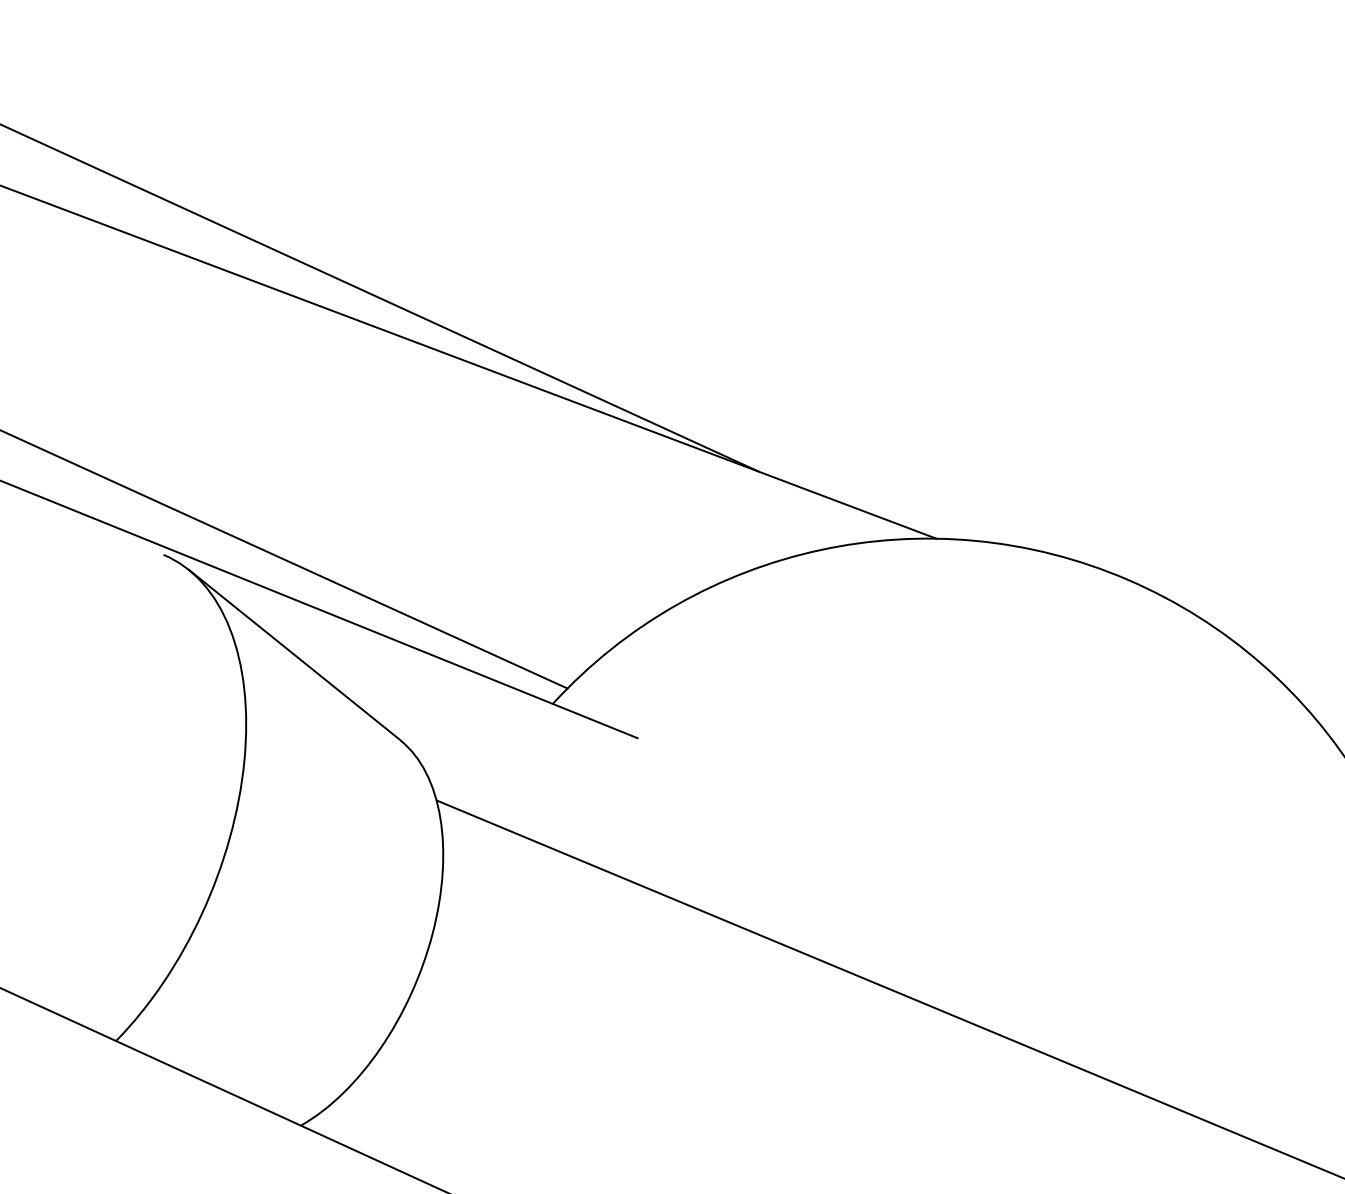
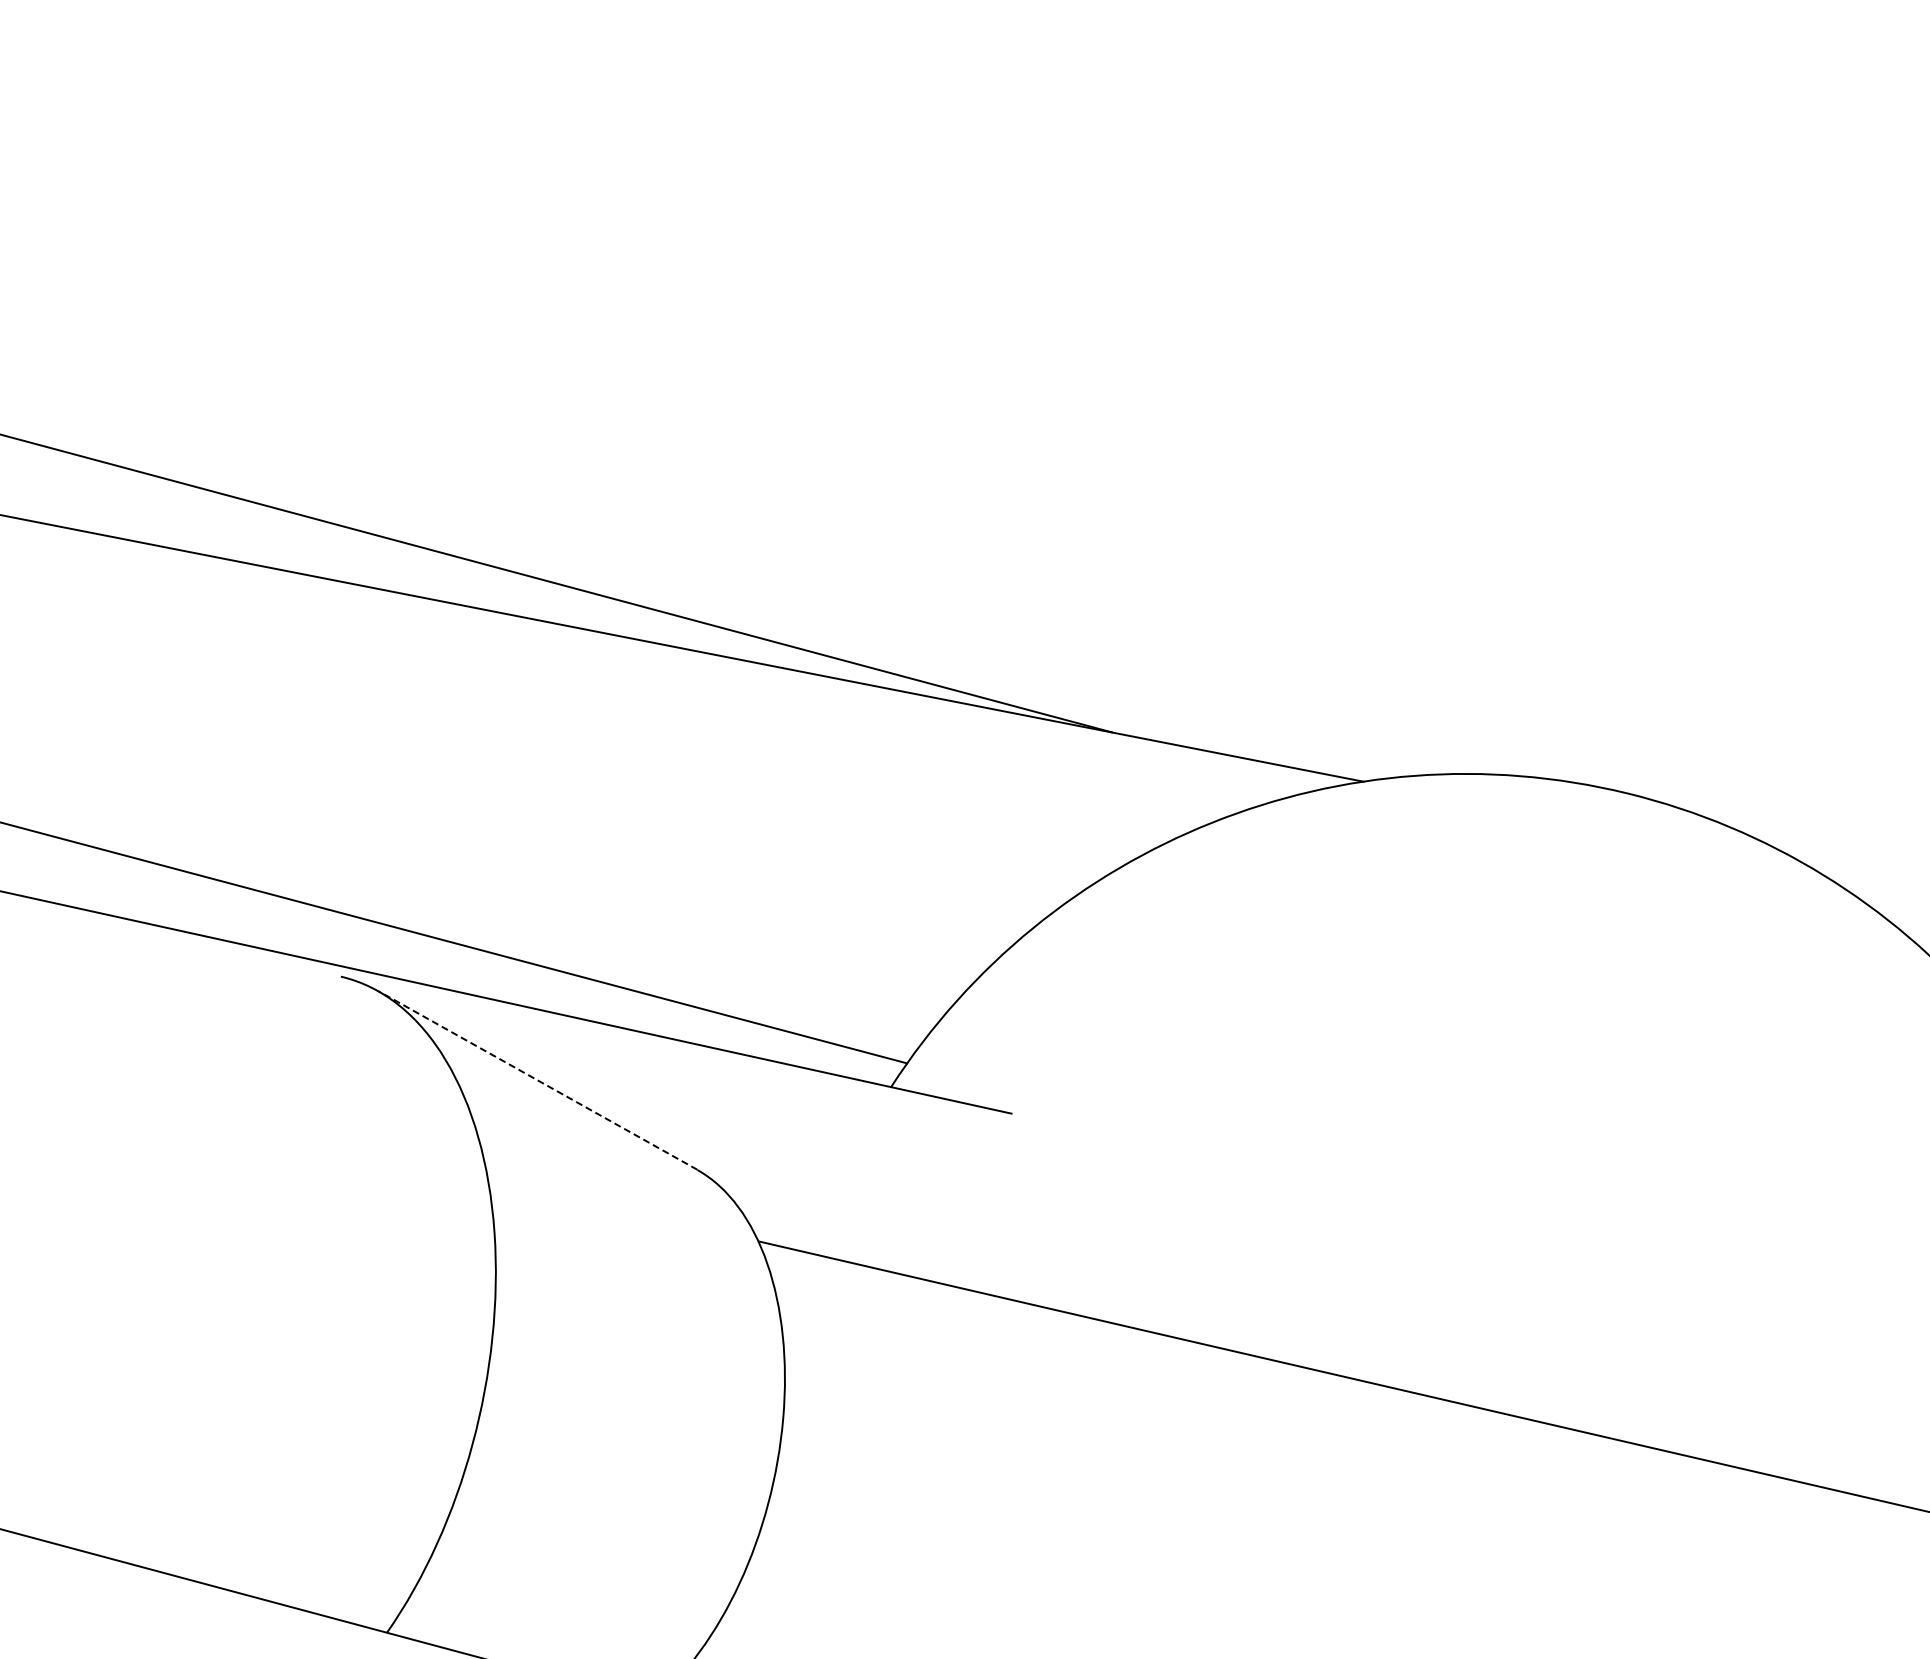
line: (294, 655) -> (537, 1080), solid -> dashed

